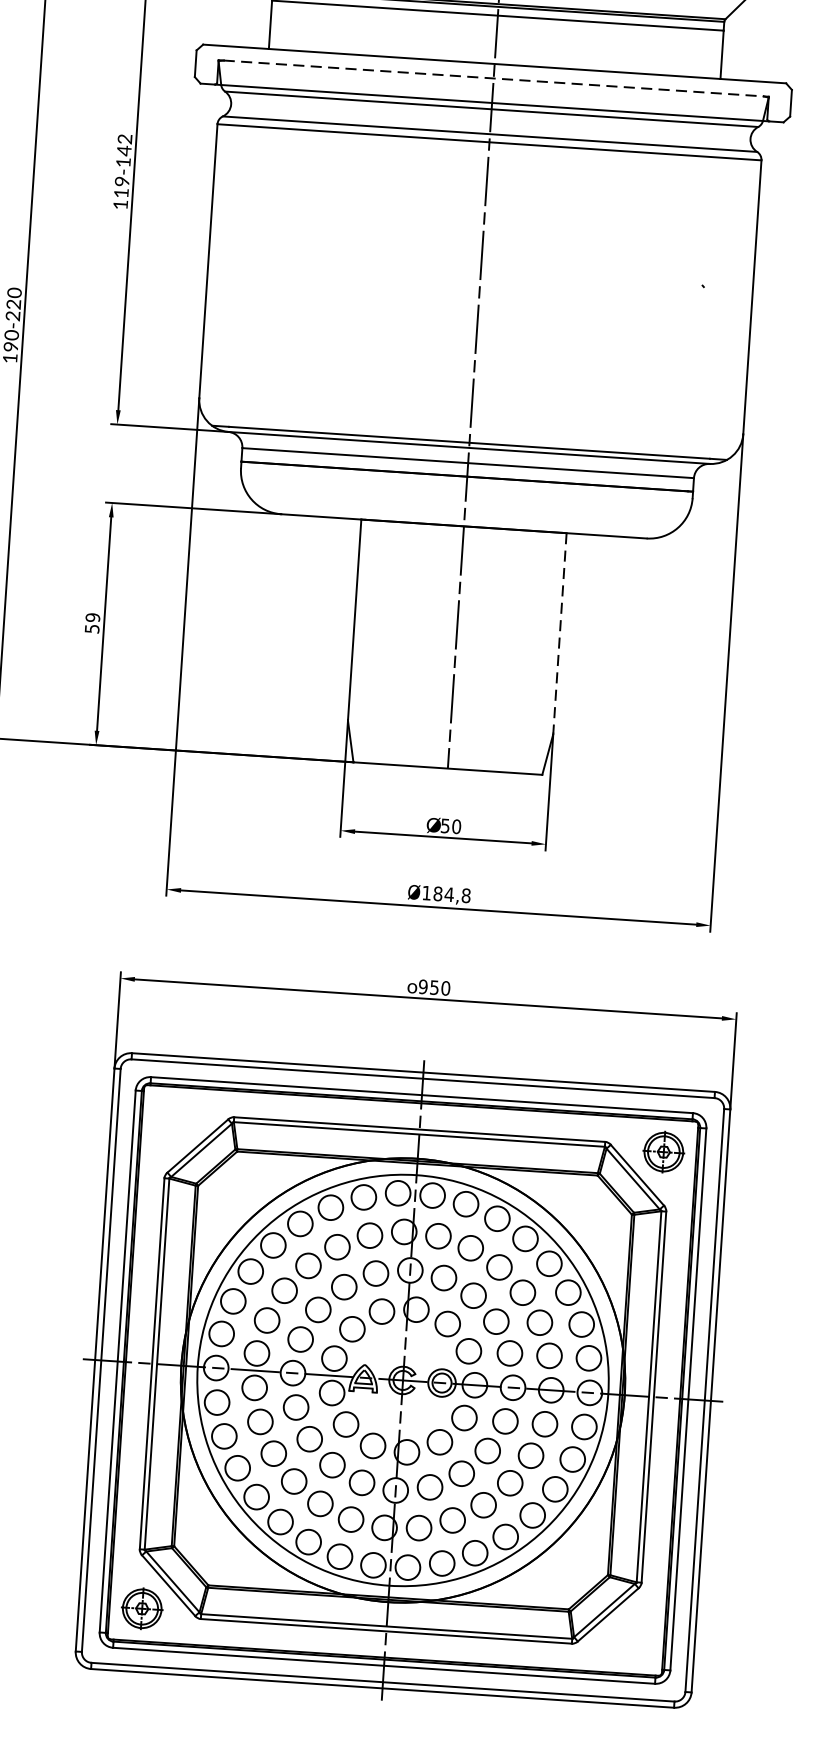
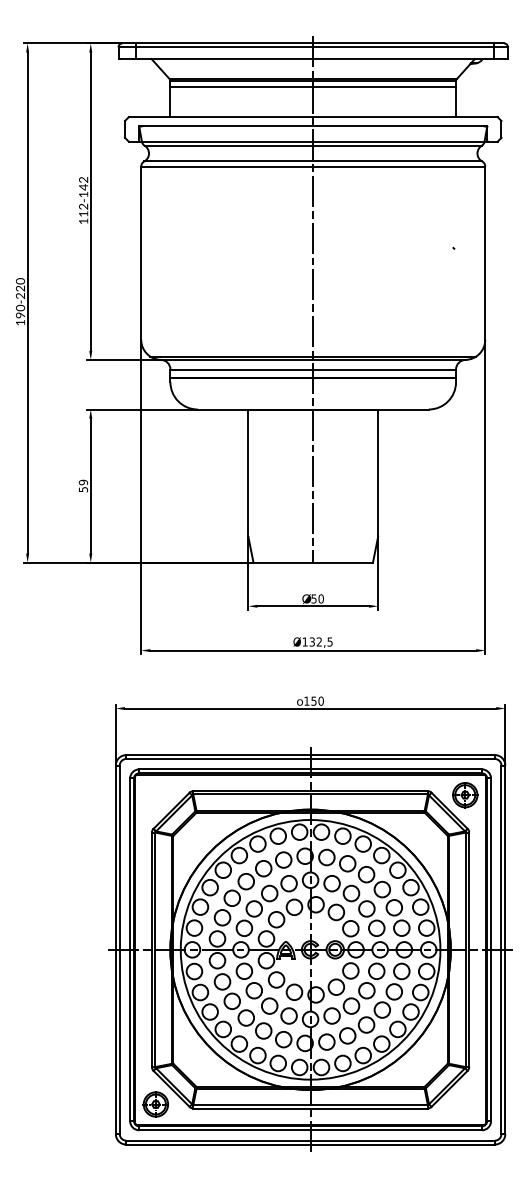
line: (494, 78) -> (313, 126), dashed -> solid
text: (123, 181) -> (84, 206), 119-142 -> 112-142
line: (560, 634) -> (378, 473), dashed -> solid
text: (451, 893) -> (320, 641), Ø184,8 -> Ø132,5
text: (422, 985) -> (306, 700), 950 -> 150

